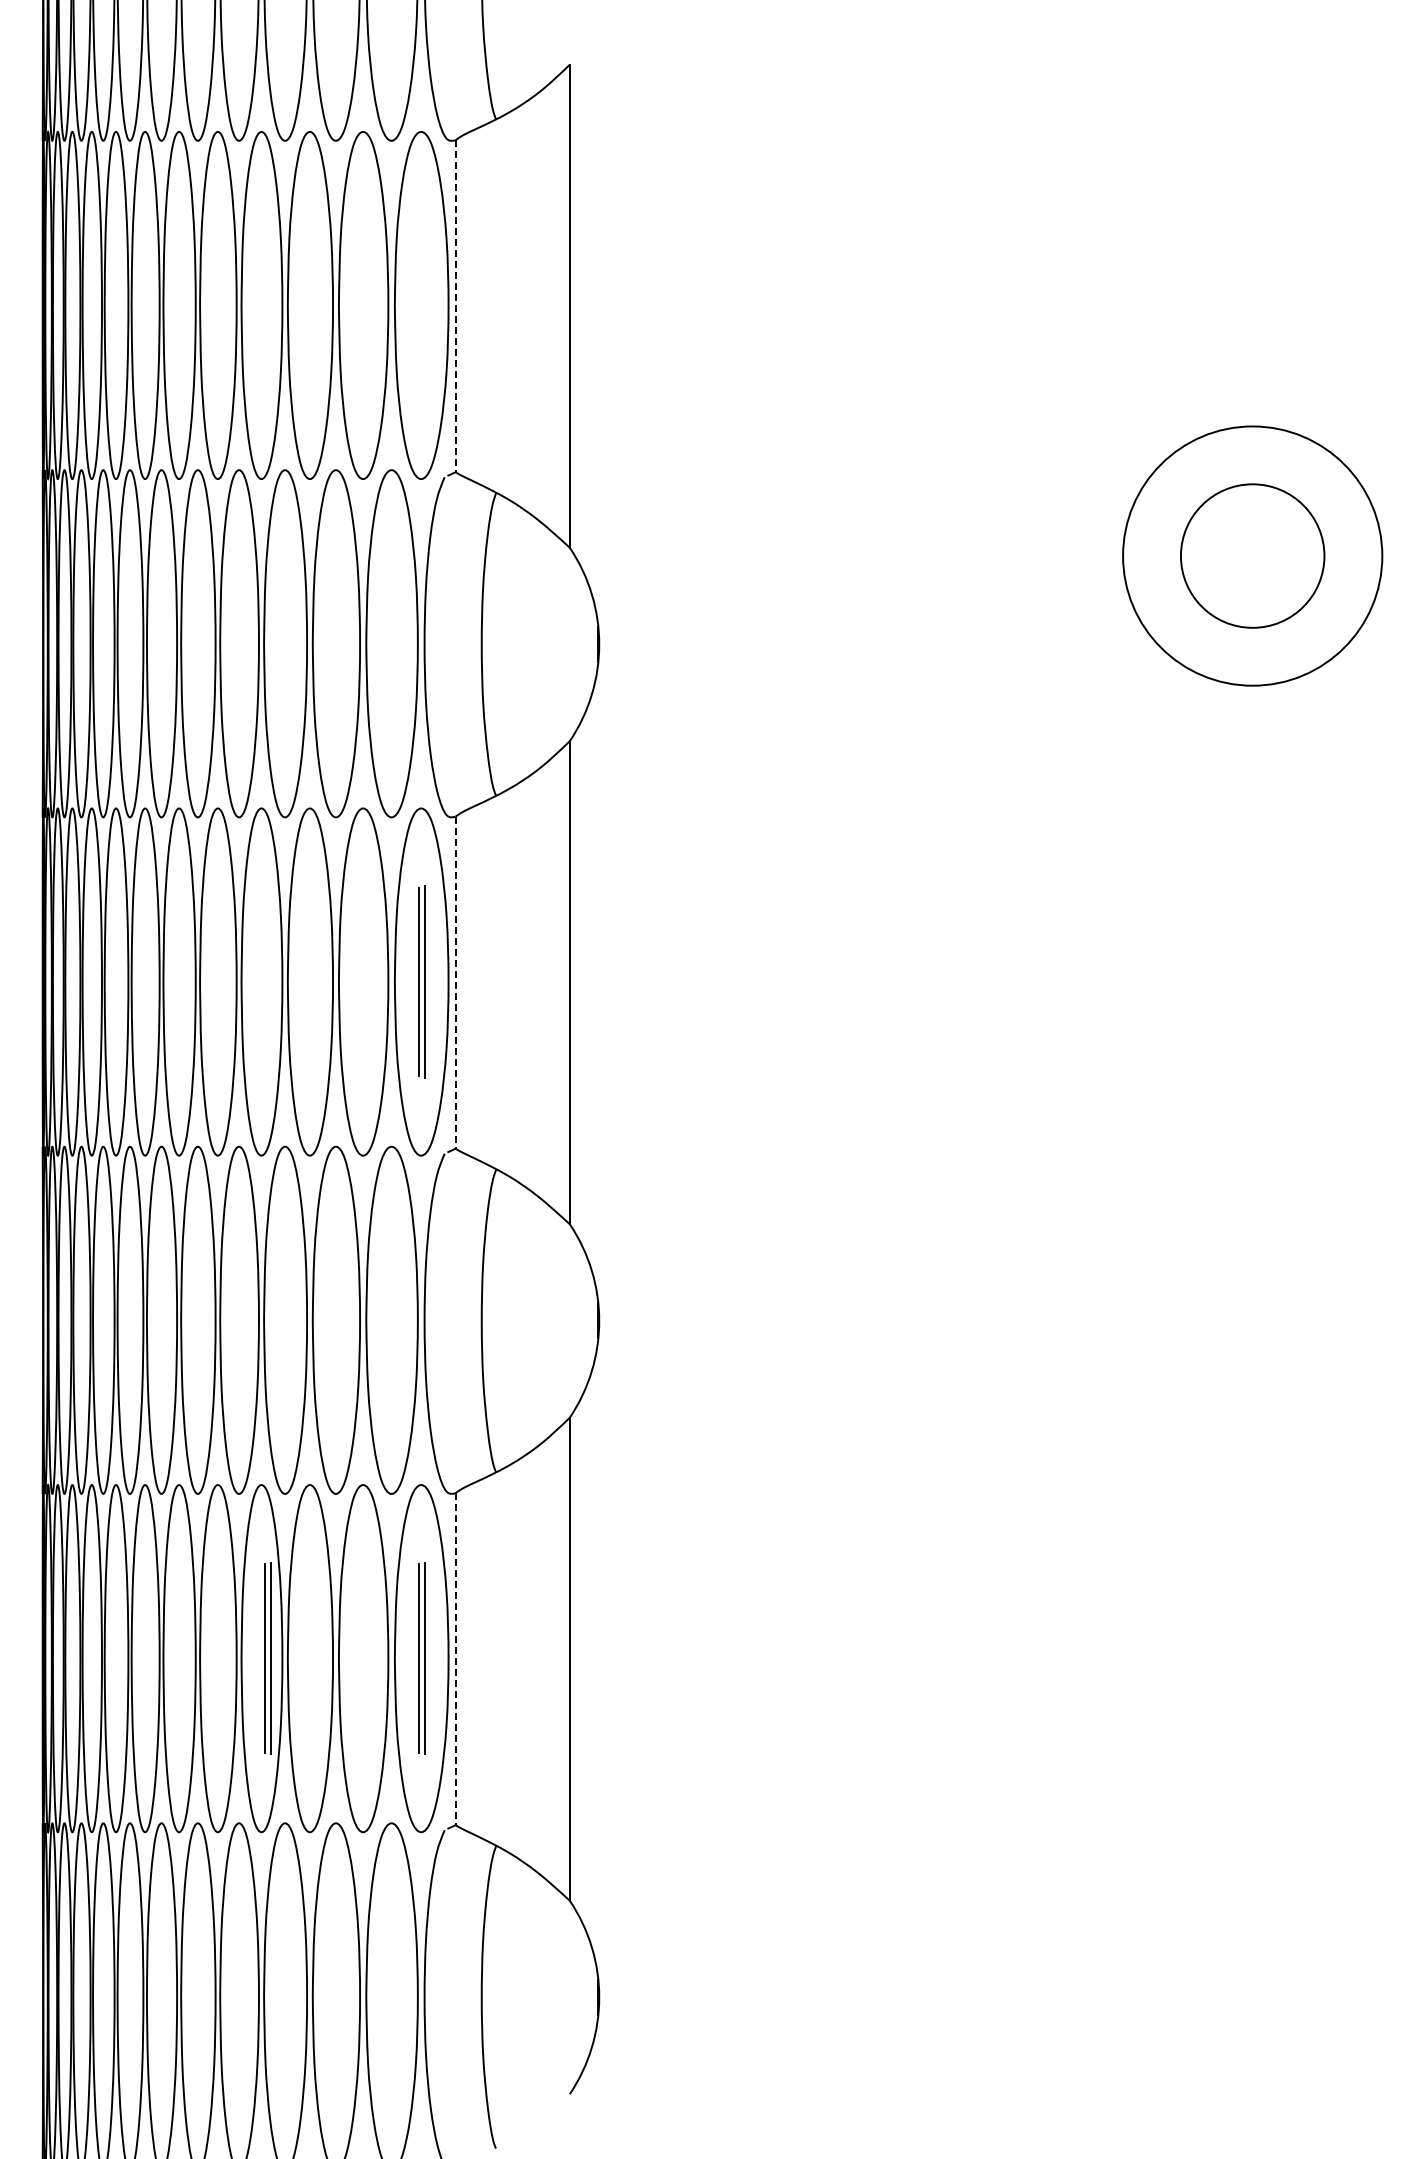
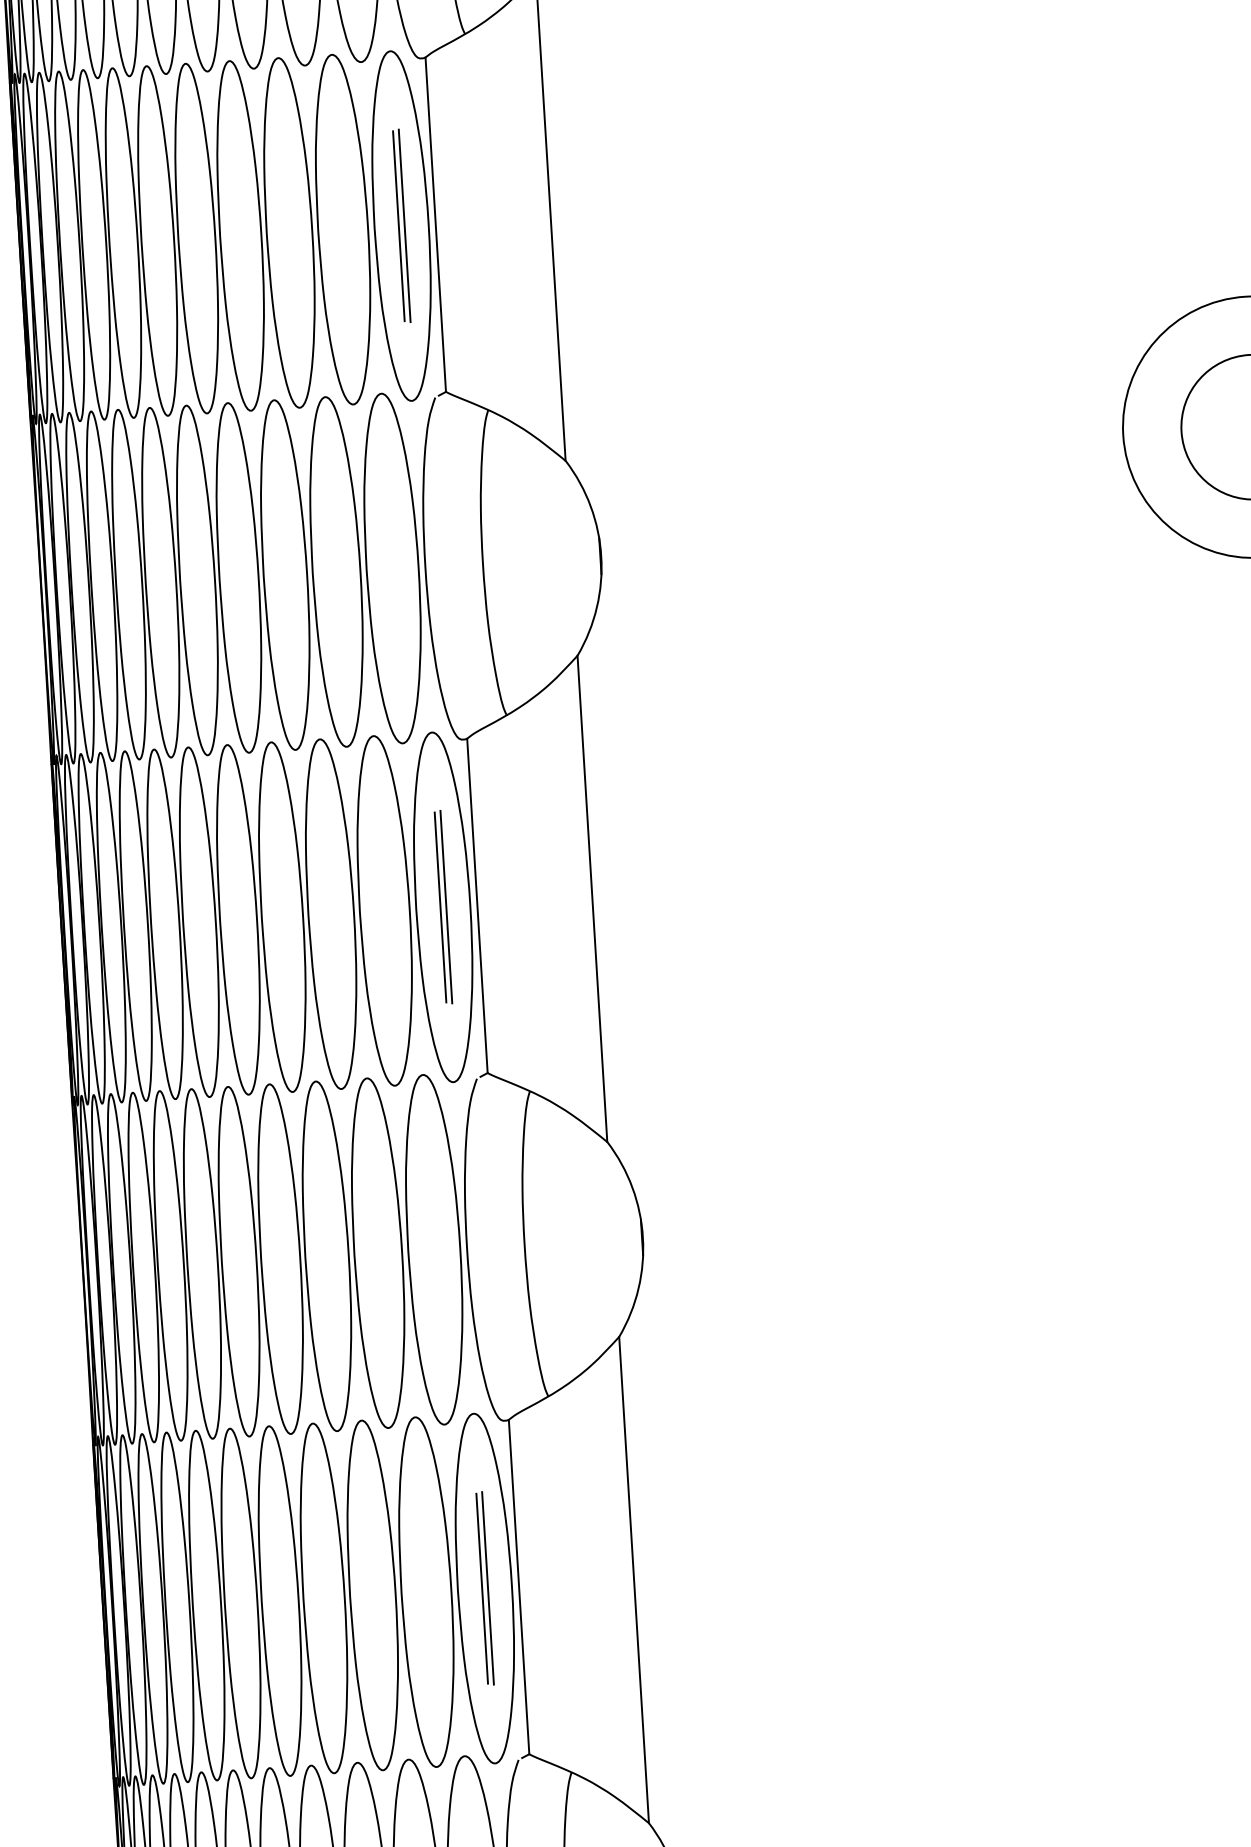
line: (418, 305) -> (398, 226), added
line: (424, 305) -> (404, 225), added
line: (455, 306) -> (435, 225), dashed -> solid
line: (455, 983) -> (477, 906), dashed -> solid
part: (267, 1658) -> (329, 1597), removed
line: (455, 1659) -> (519, 1587), dashed -> solid

